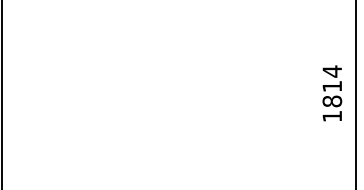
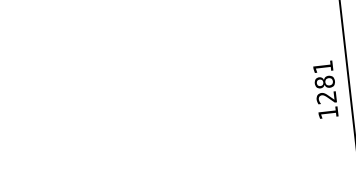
text: (332, 86) -> (325, 82), 1814 -> 1281

